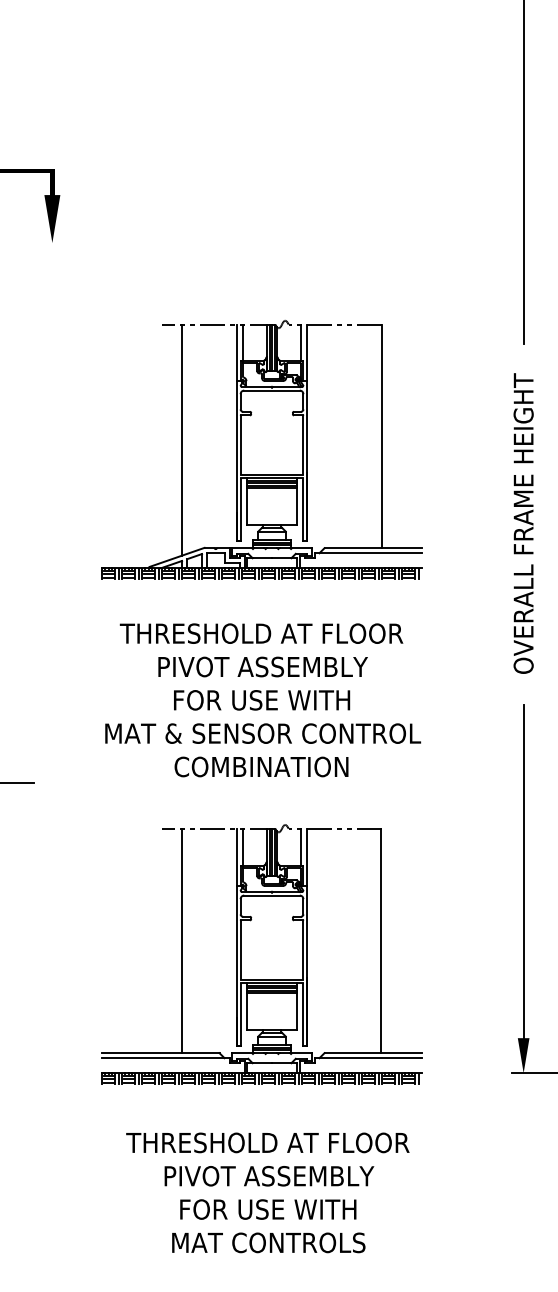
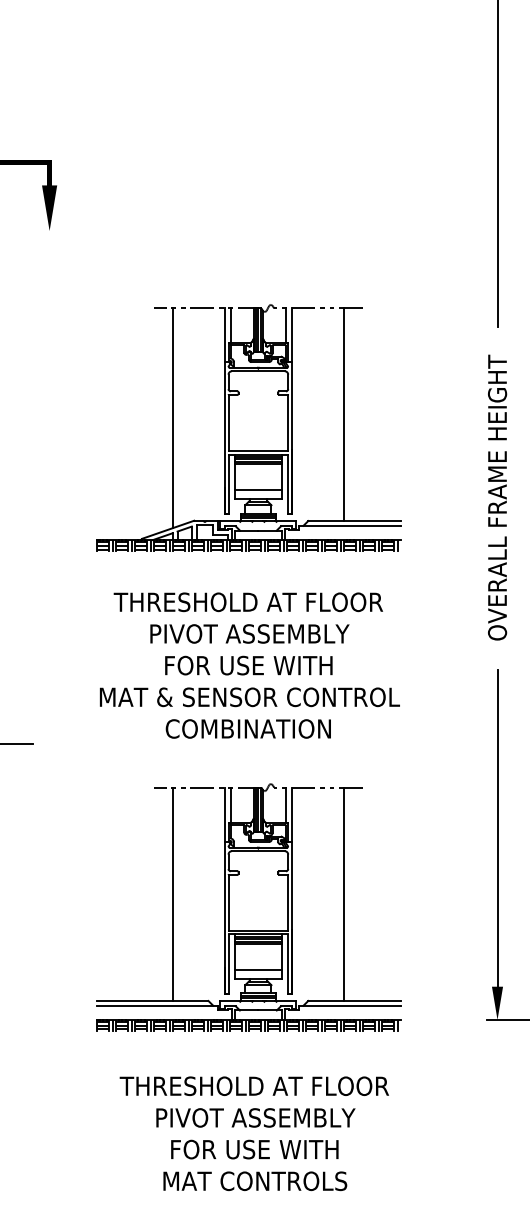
line: (382, 436) -> (344, 414), moved
line: (272, 515) -> (258, 489), added
line: (381, 940) -> (344, 893), moved
line: (272, 1020) -> (258, 969), added

